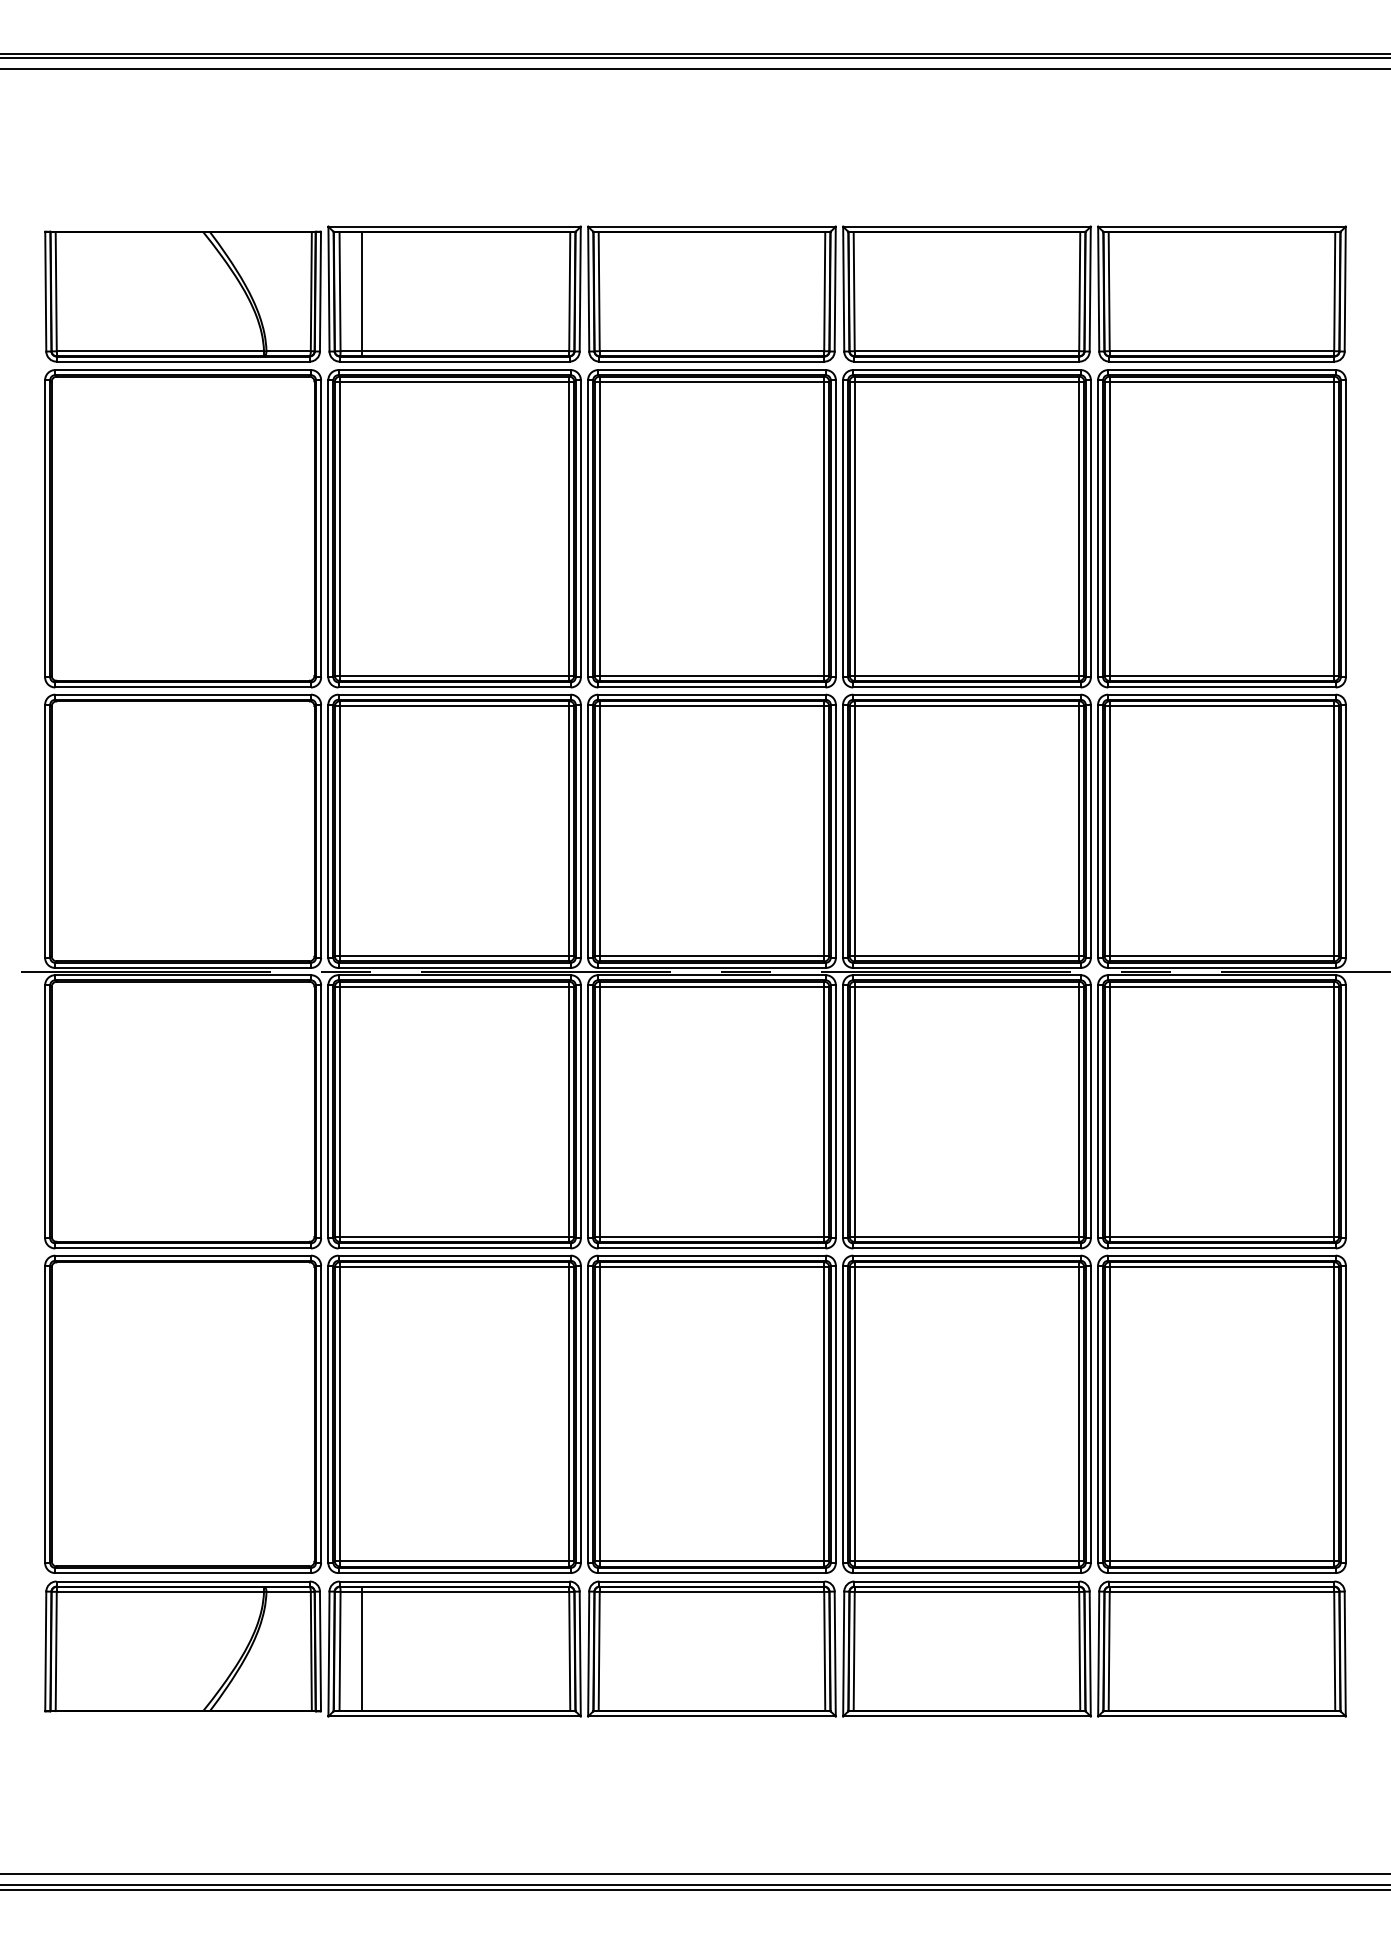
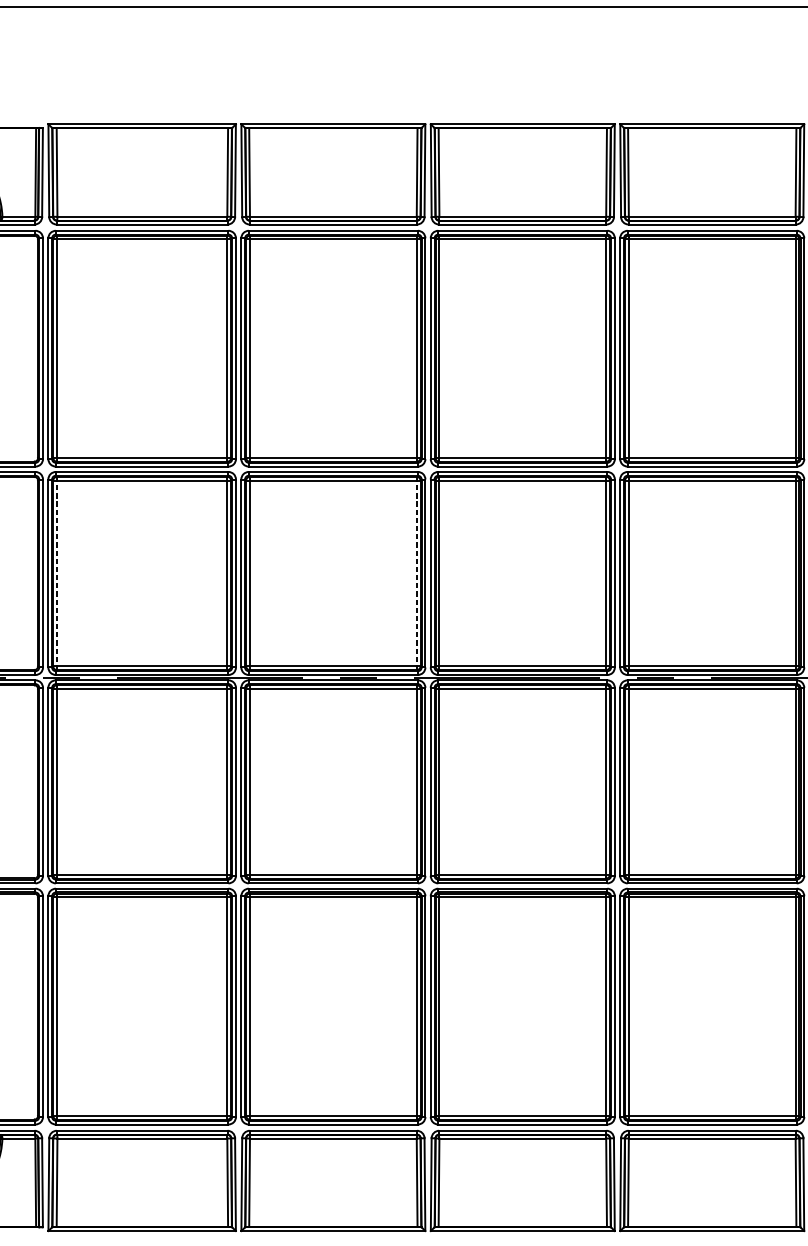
line: (362, 294) -> (73, 174), removed
line: (340, 830) -> (57, 572), solid -> dashed
line: (824, 830) -> (416, 572), solid -> dashed
line: (362, 1648) -> (73, 1180), removed

